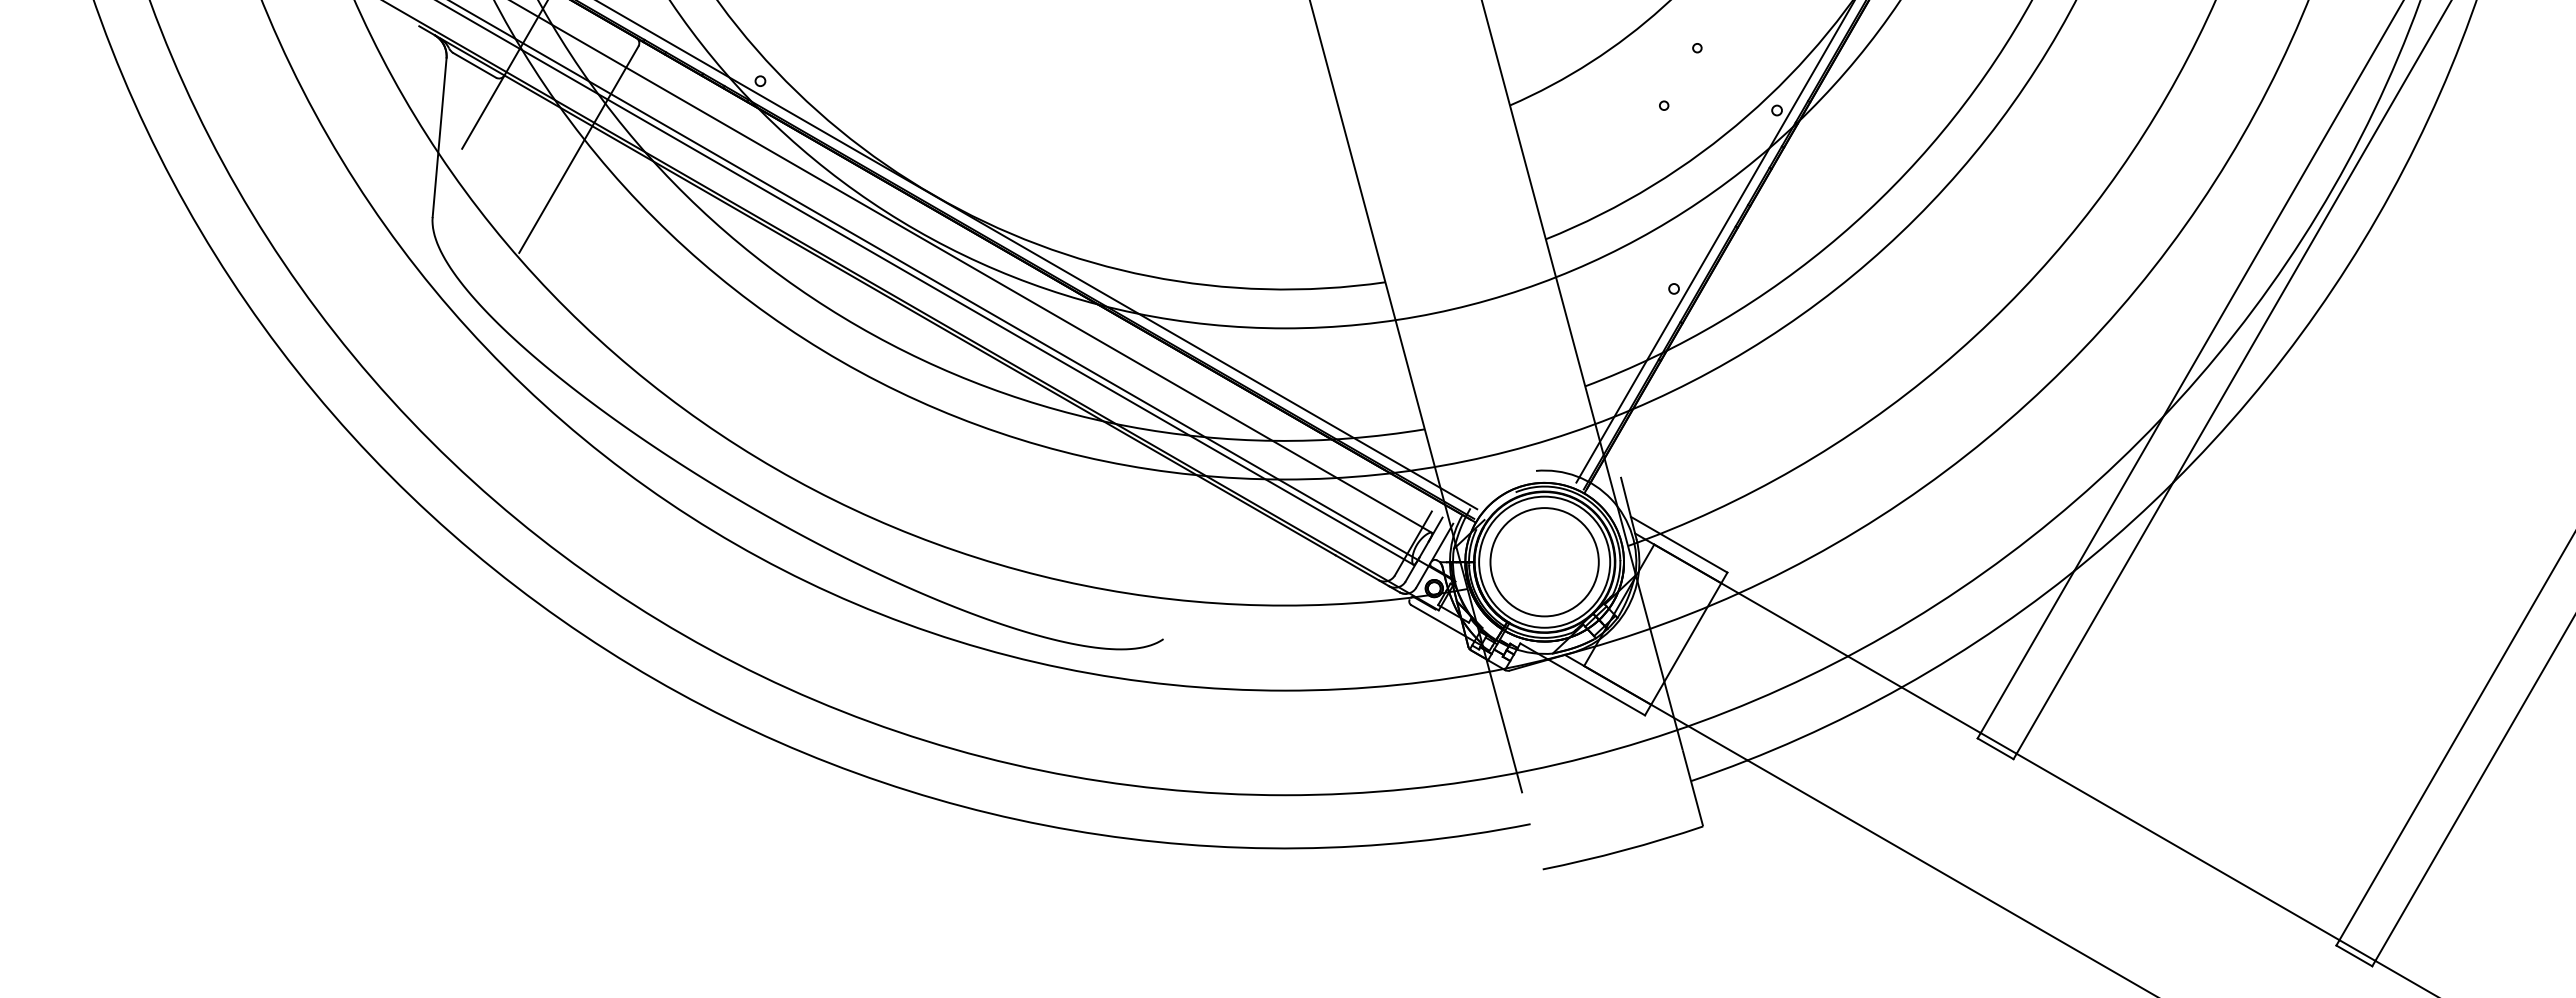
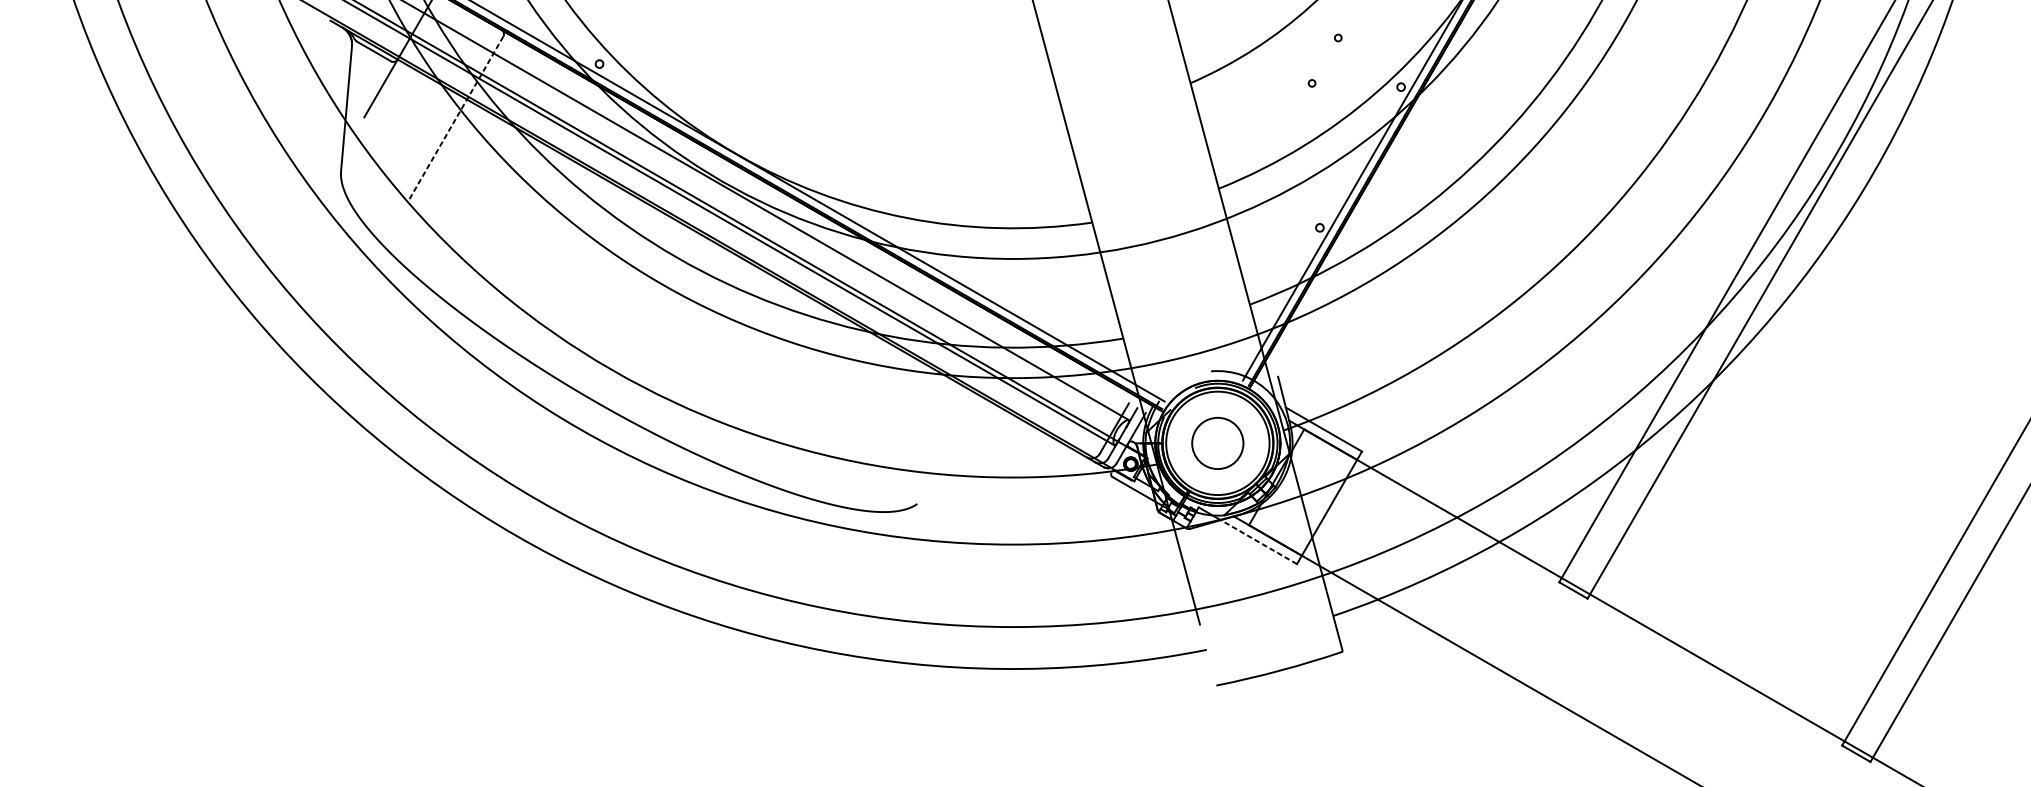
line: (578, 150) -> (456, 118), solid -> dashed
circle: (1544, 562) -> (1217, 443), size x0.6
line: (1596, 687) -> (1258, 542), solid -> dashed

